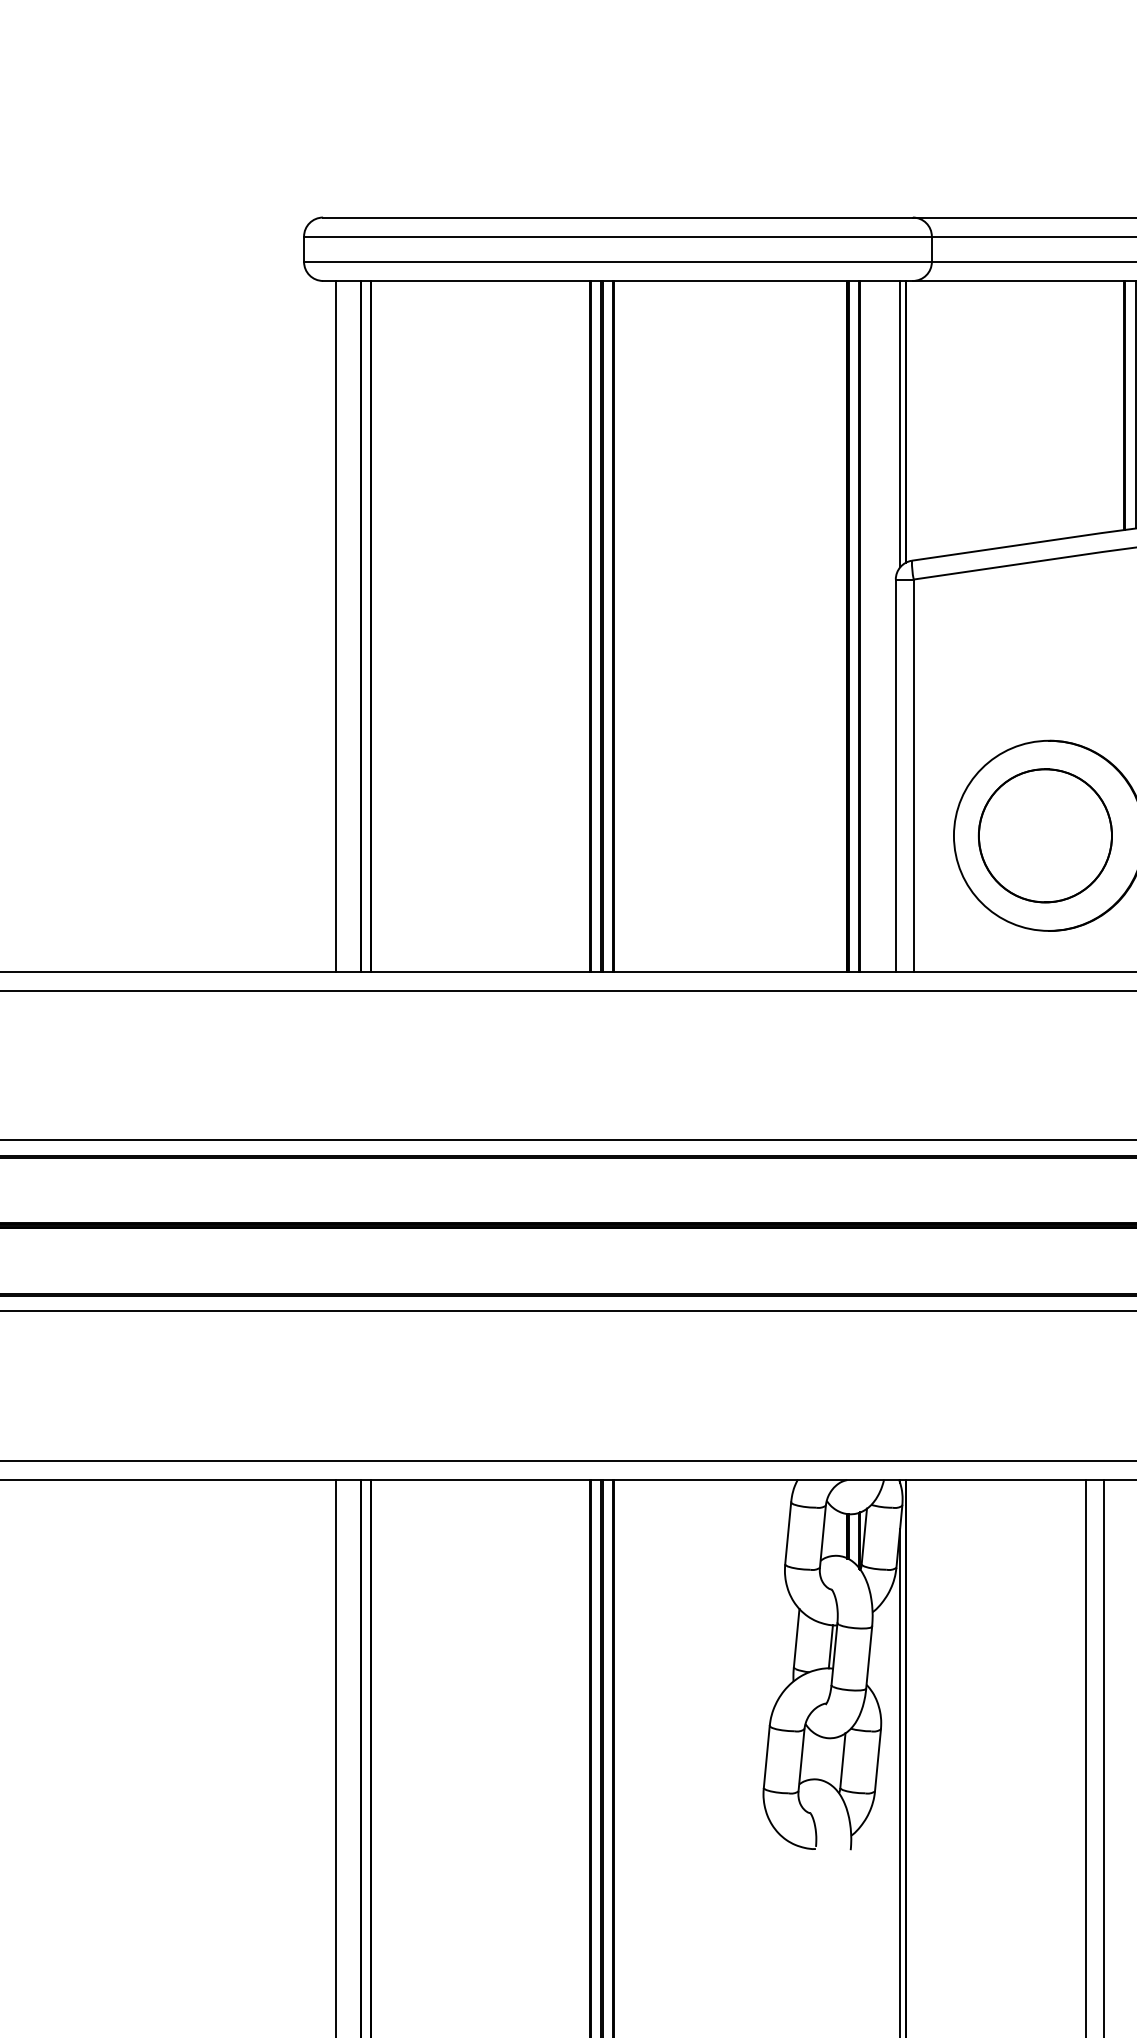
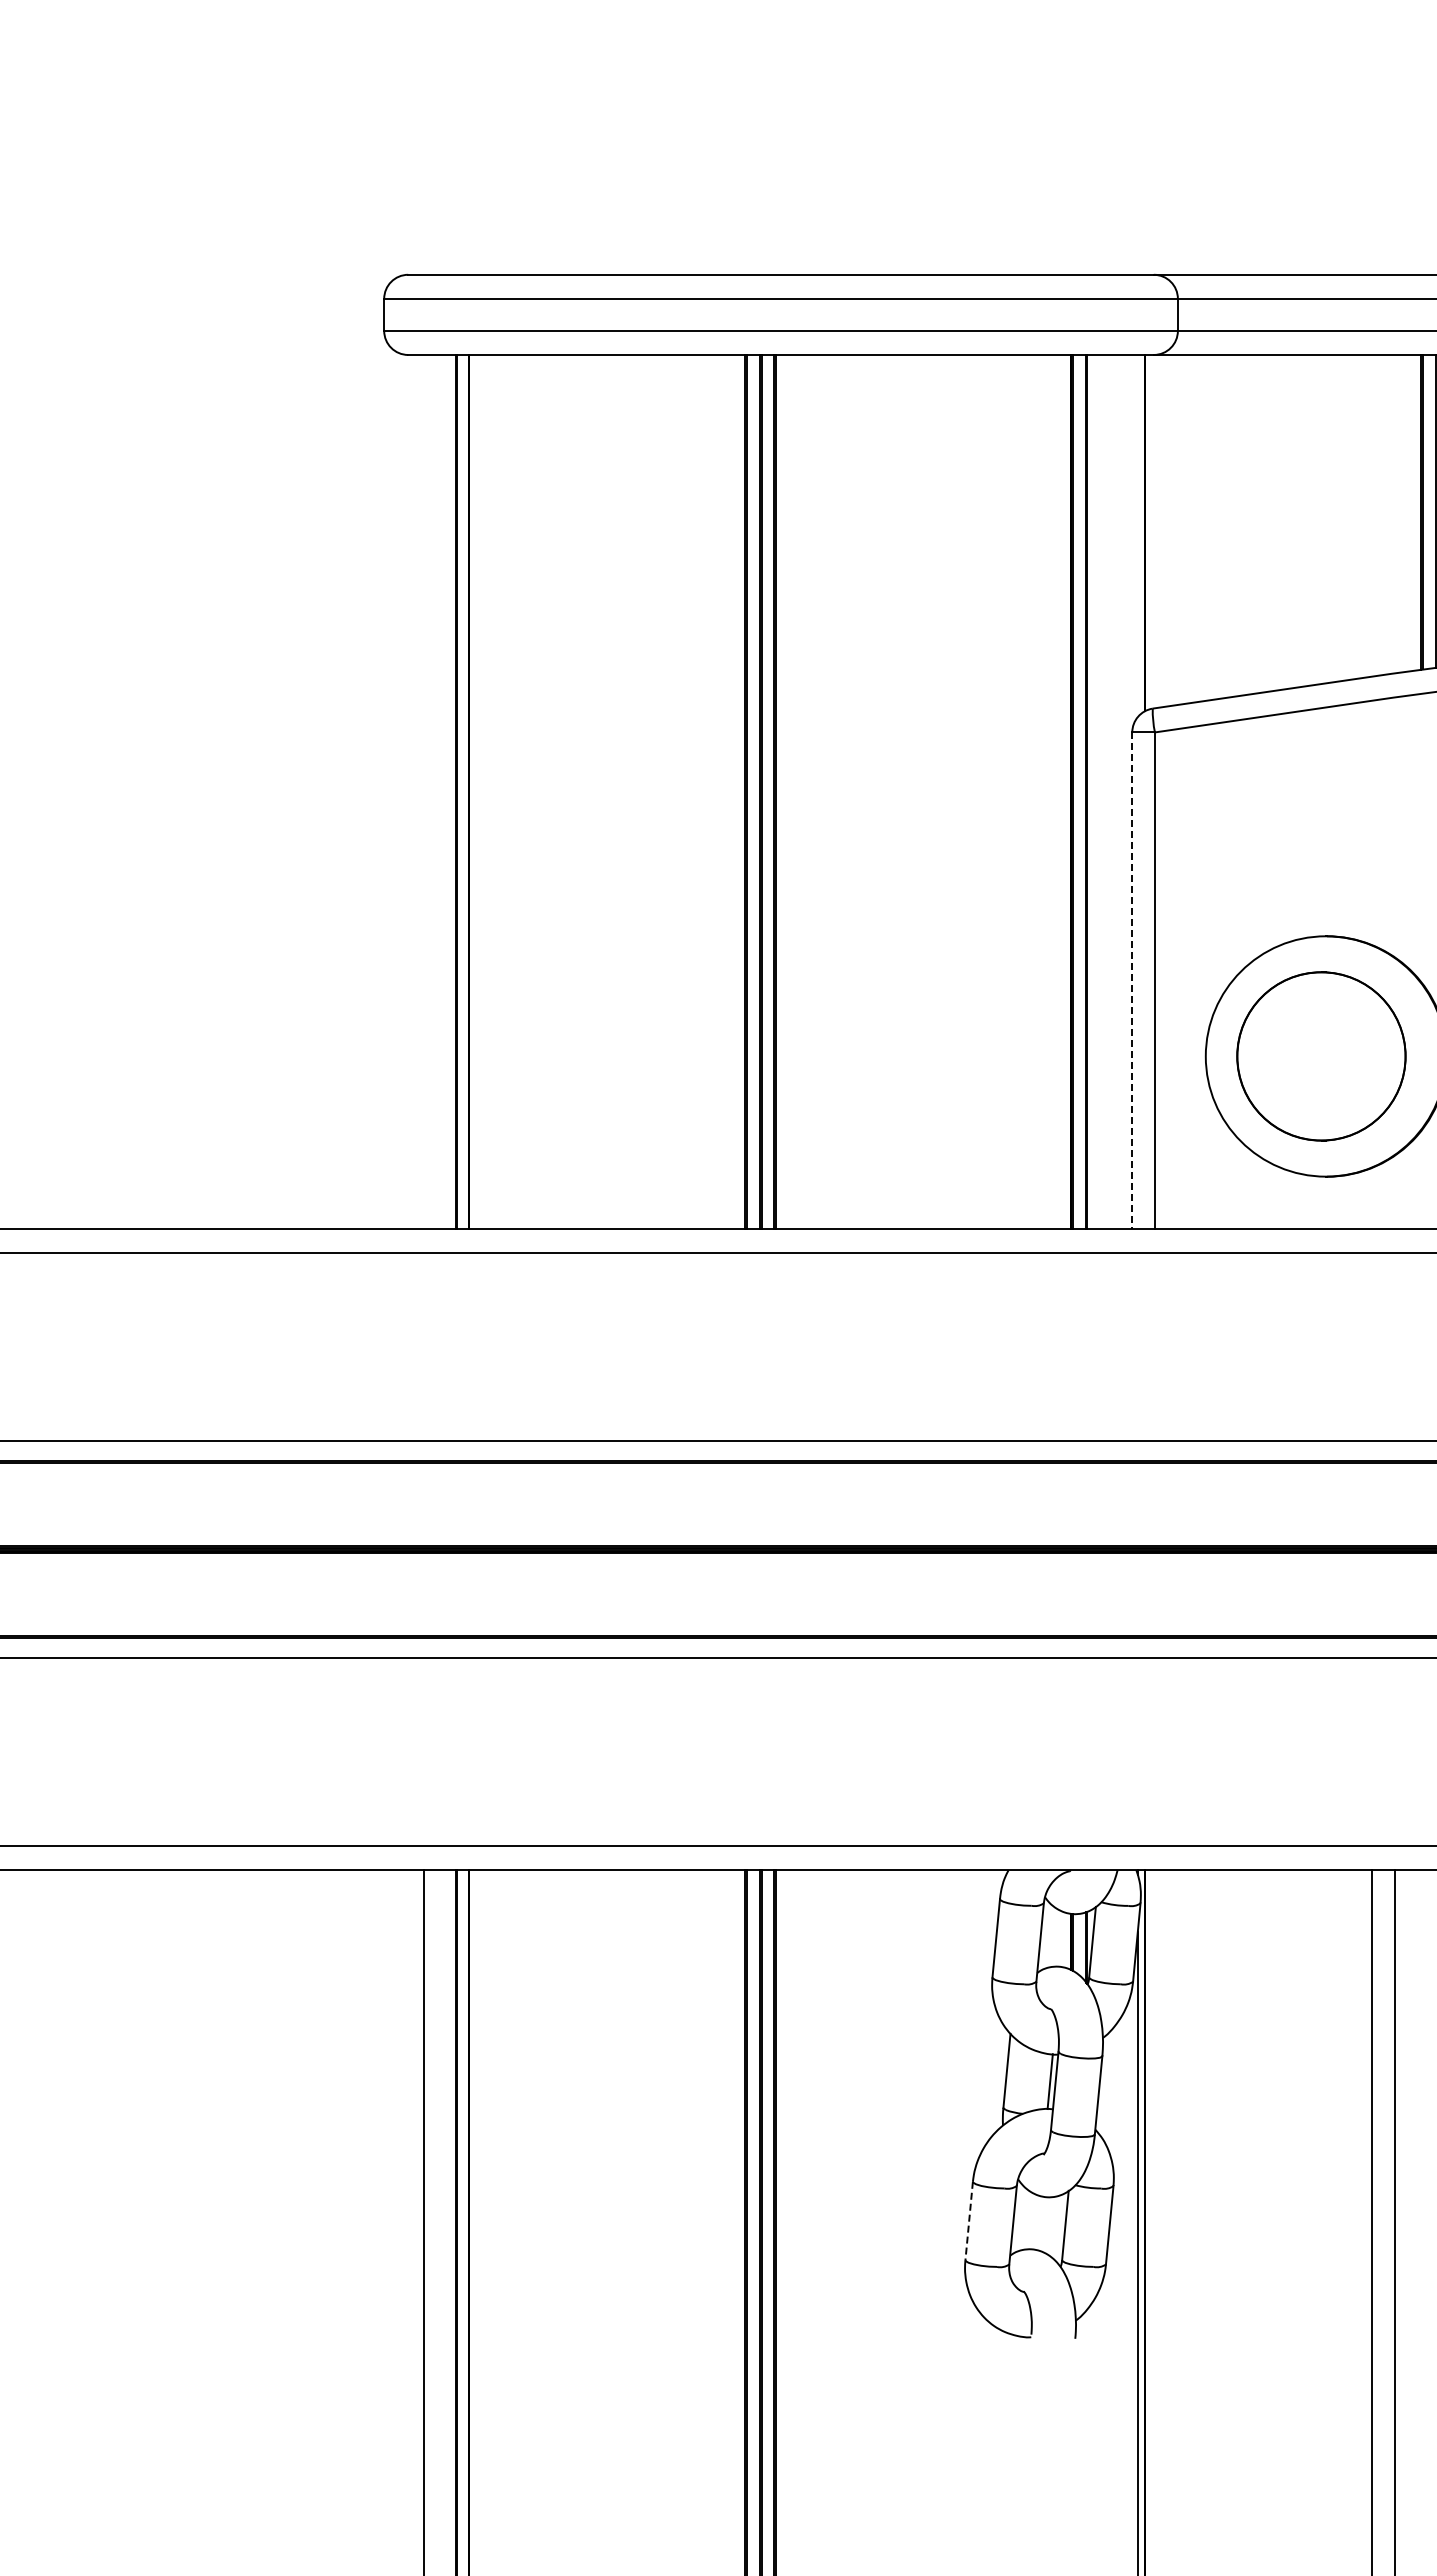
line: (899, 423) -> (1137, 535), removed
line: (335, 626) -> (424, 791), removed
line: (895, 776) -> (1132, 981), solid -> dashed
line: (767, 1757) -> (969, 2221), solid -> dashed

